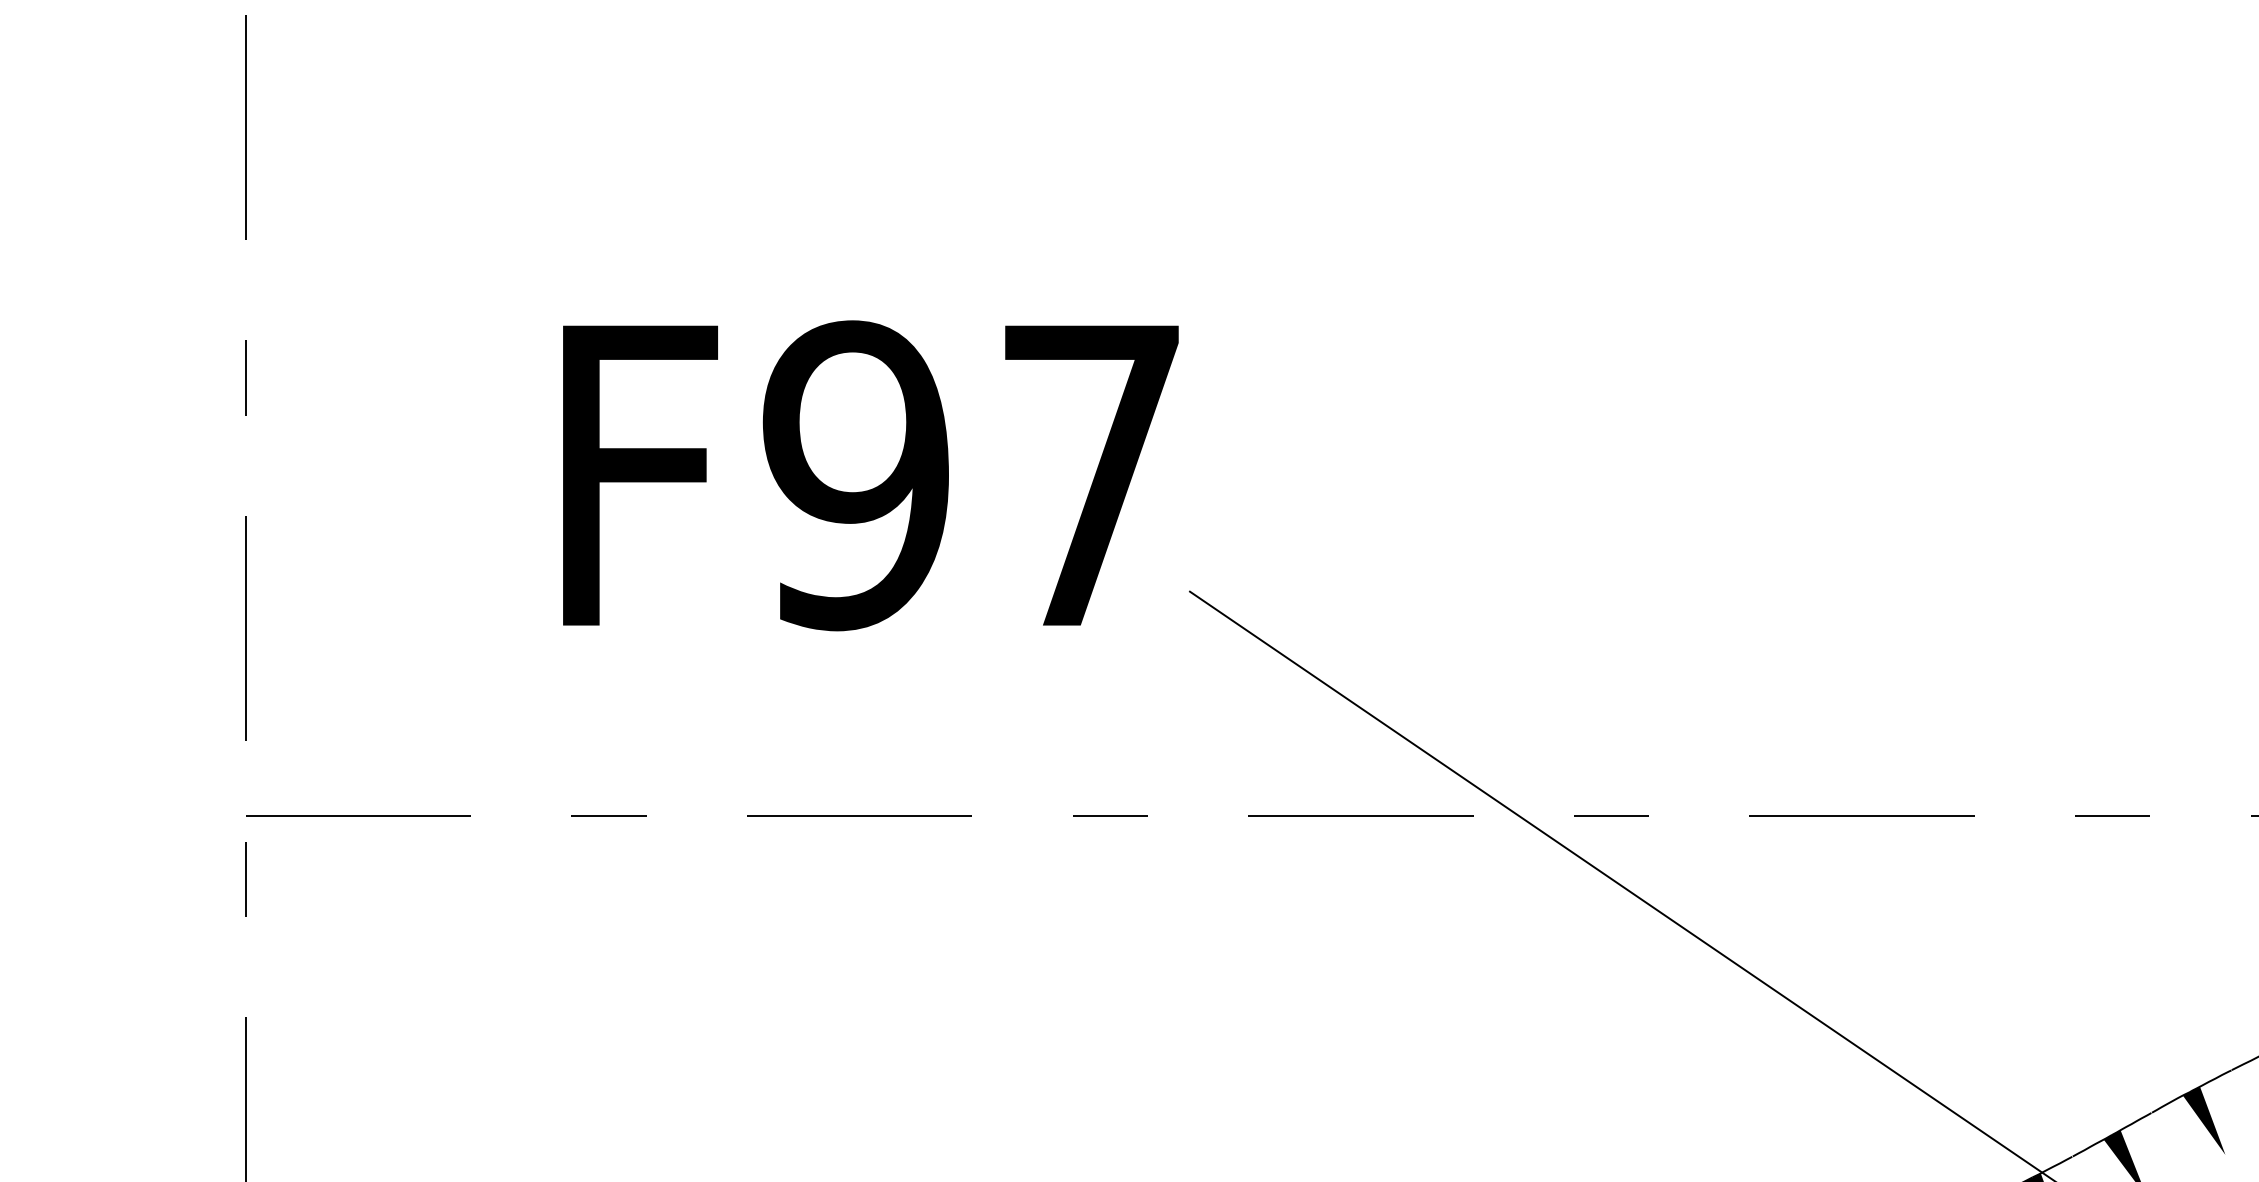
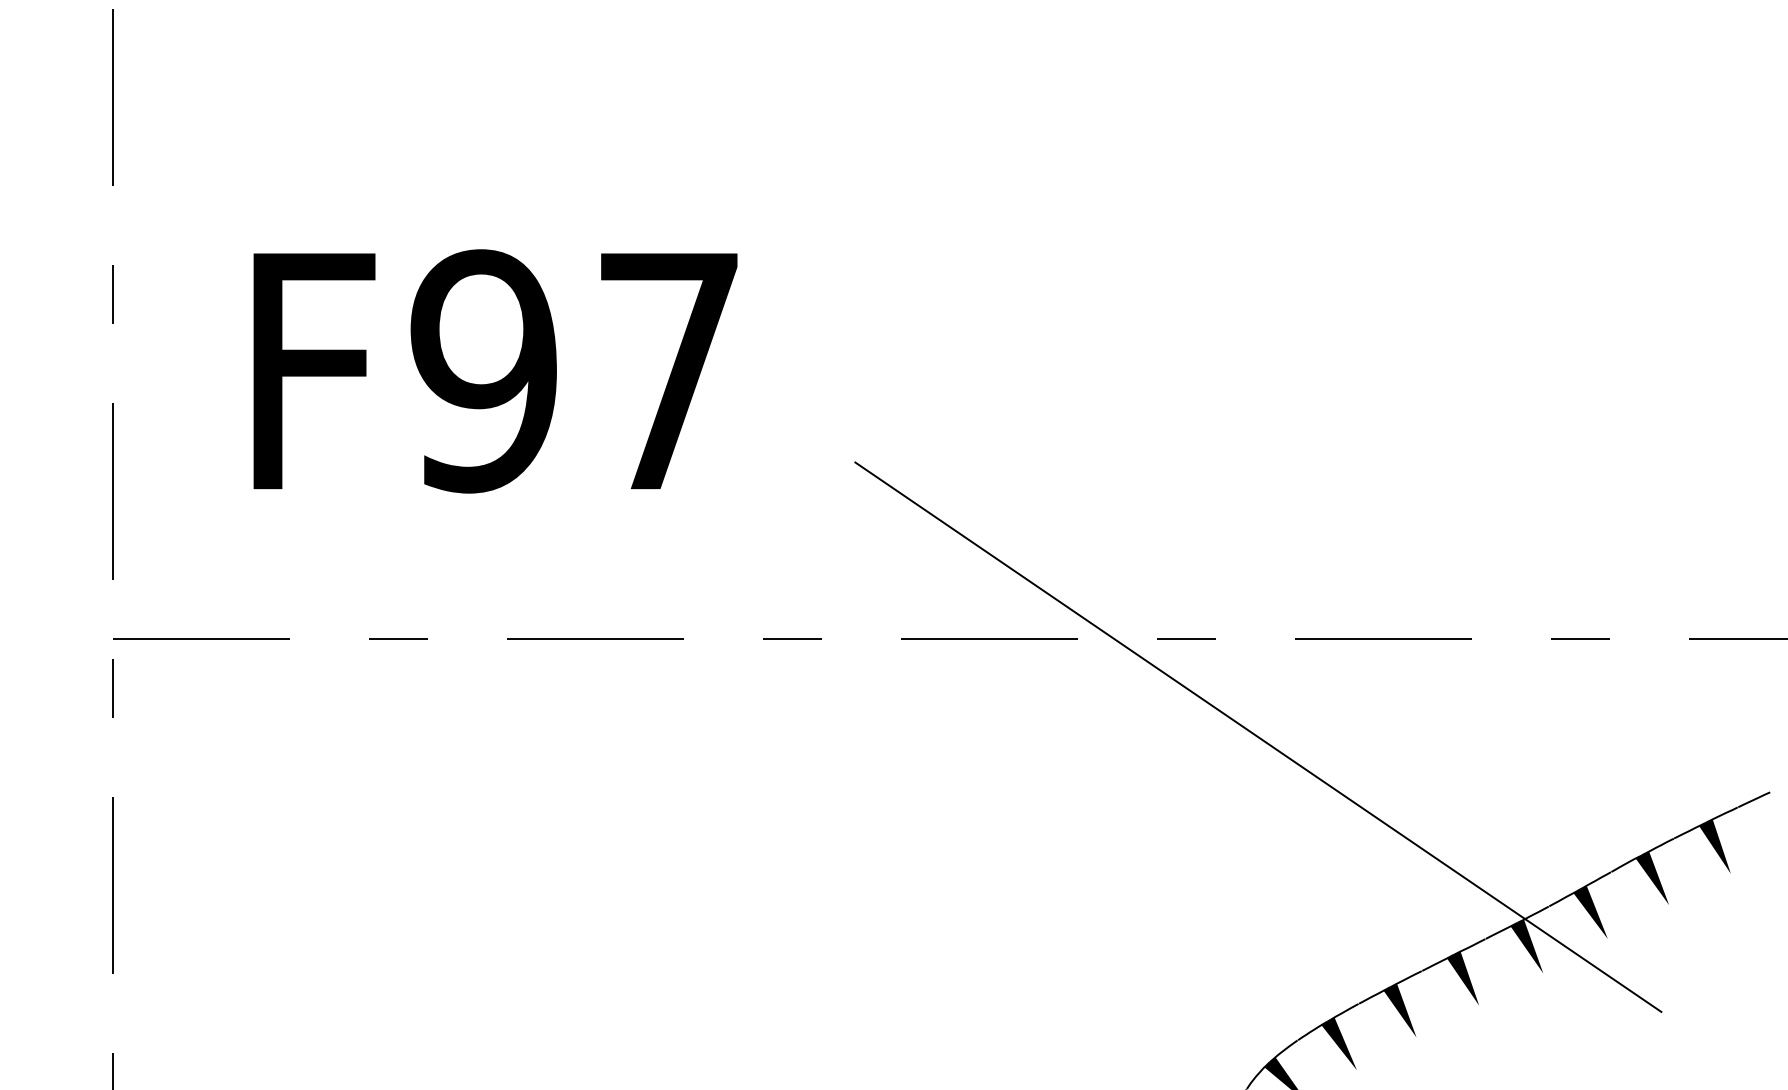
text: (870, 475) -> (495, 371), moved

